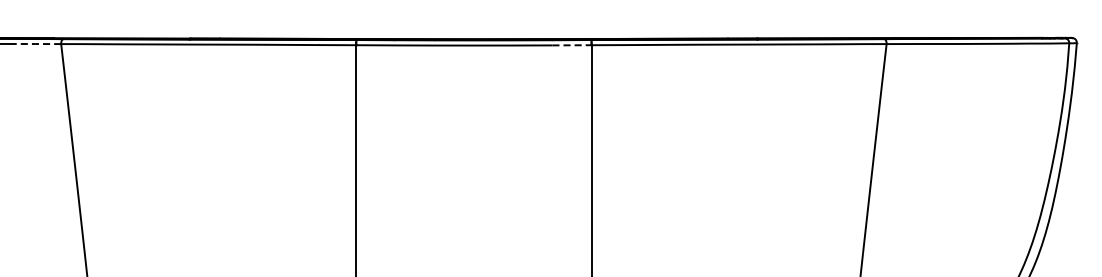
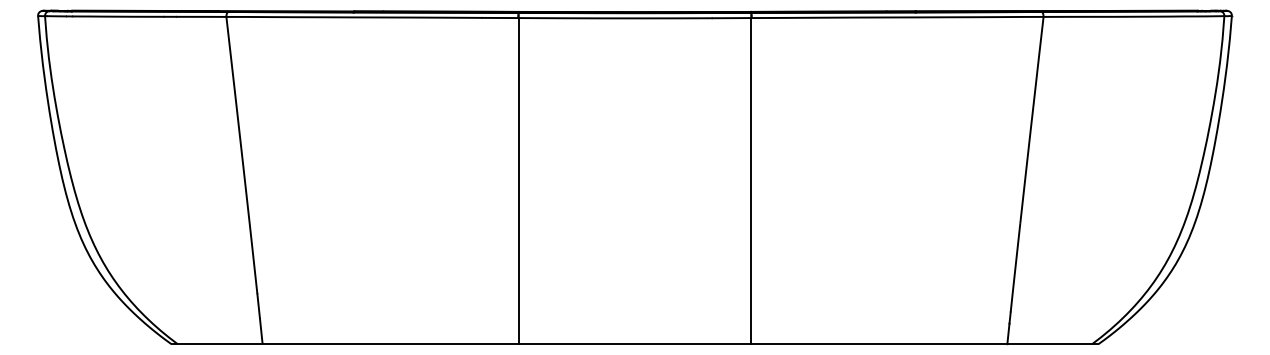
line: (36, 43) -> (201, 16), dashed -> solid
line: (572, 45) -> (732, 18), dashed -> solid

